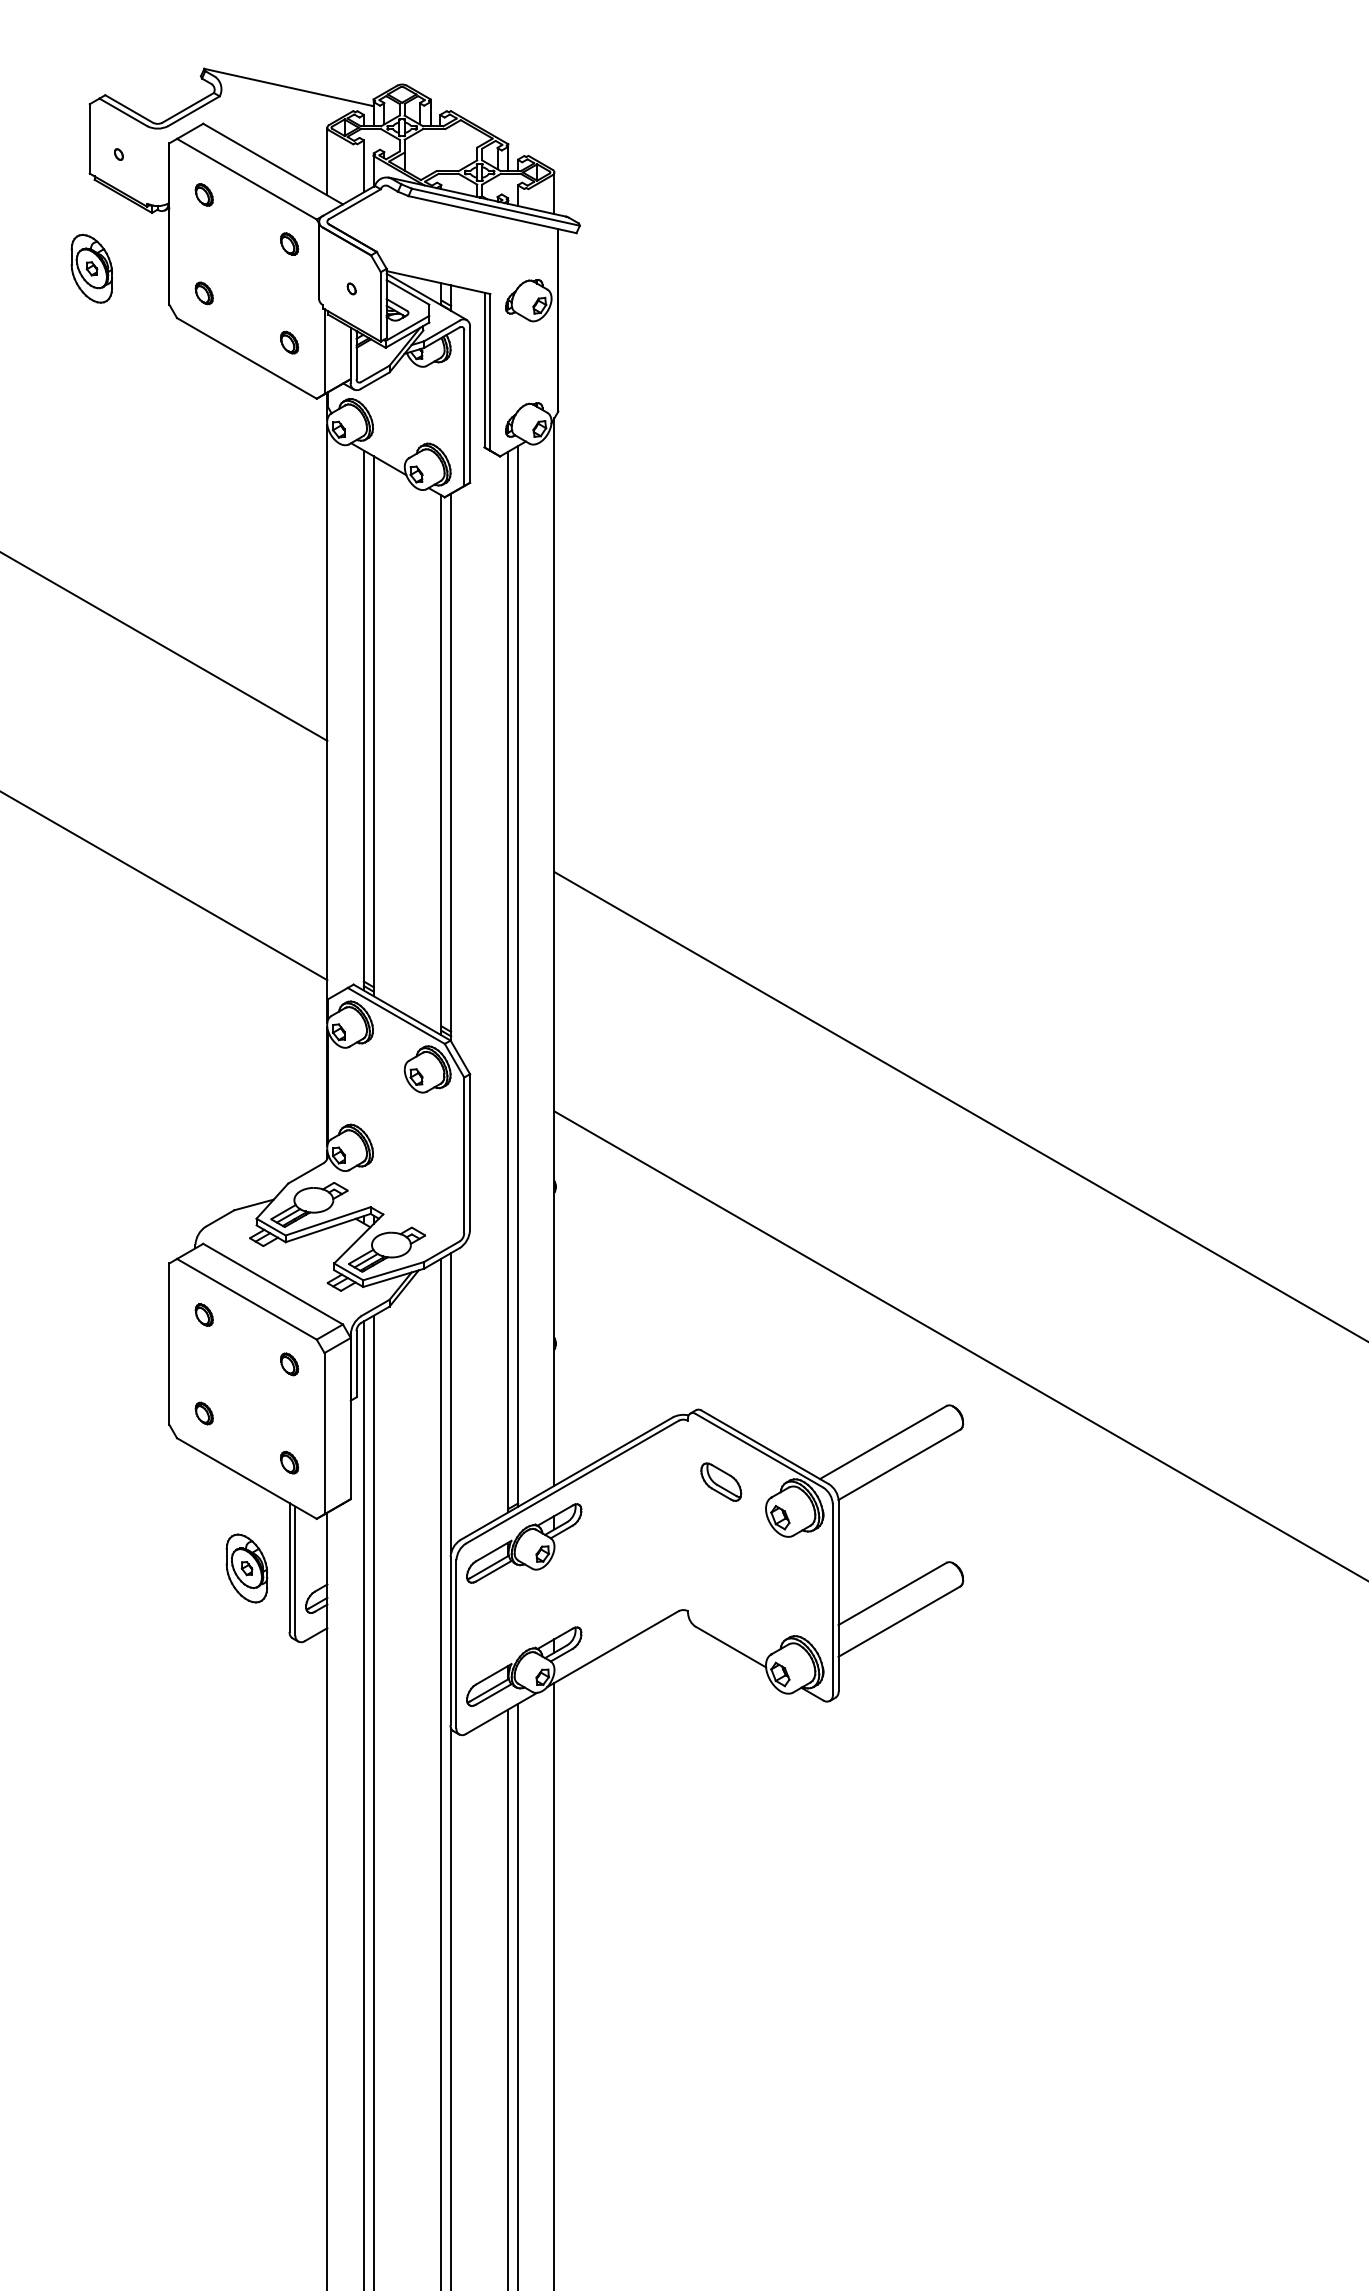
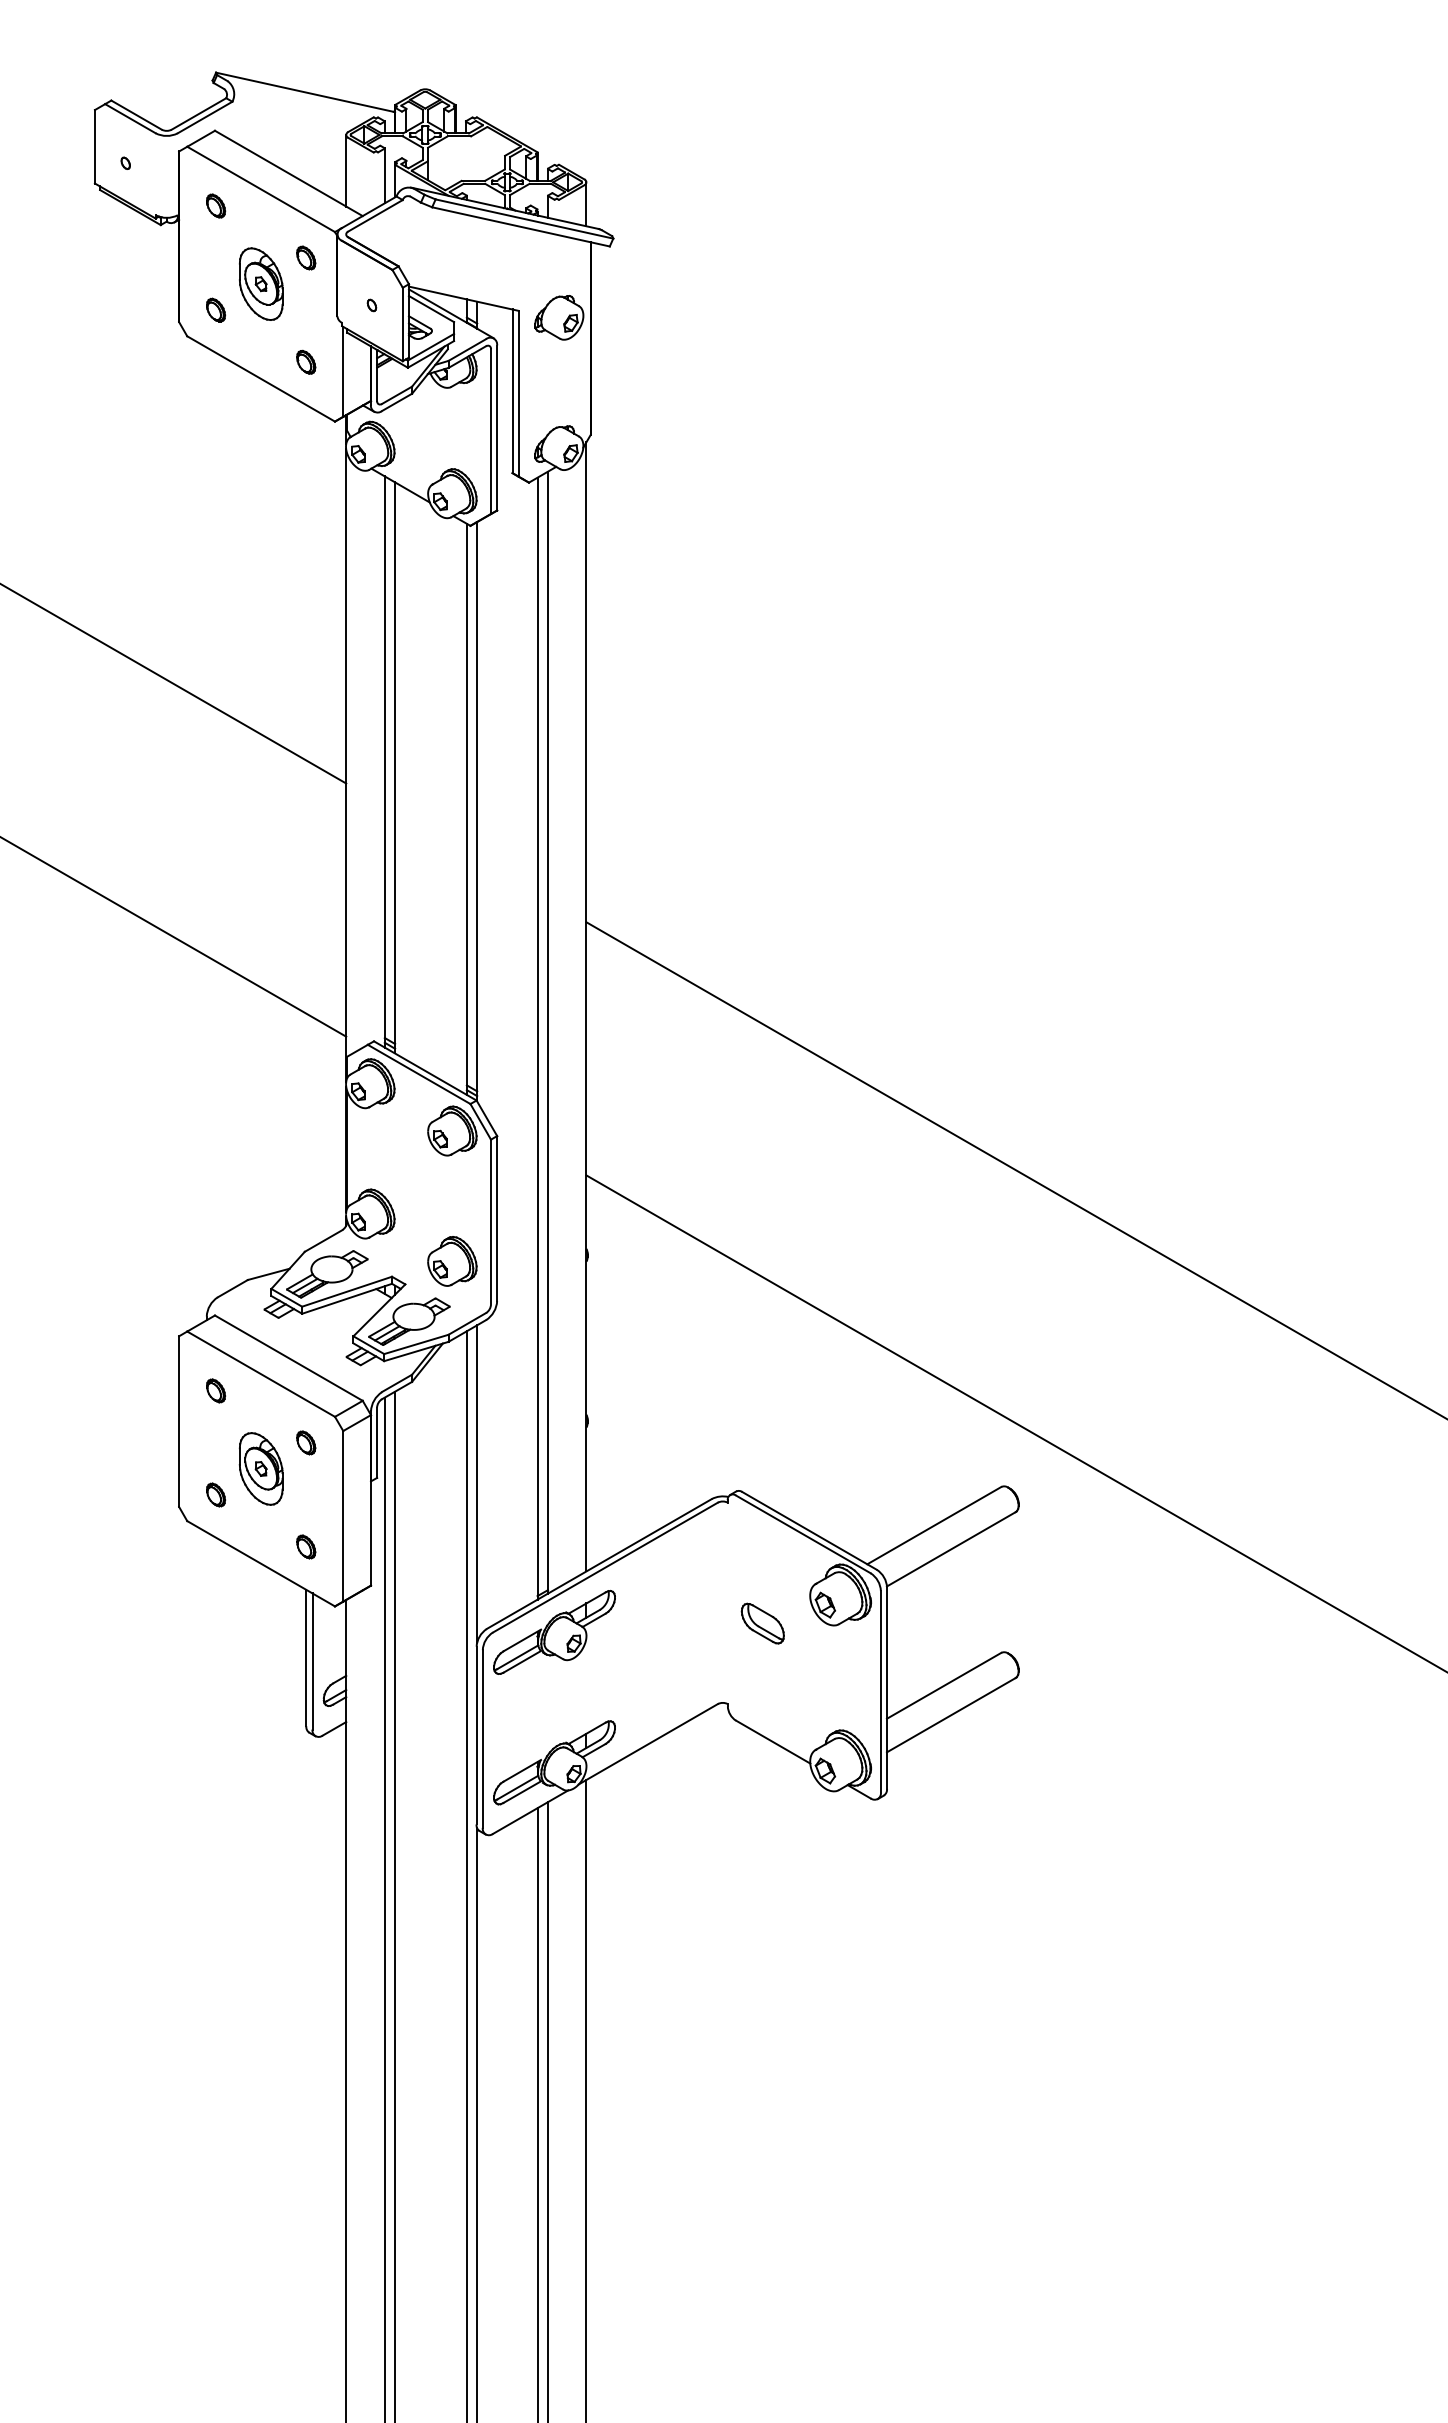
part: (92, 268) -> (261, 283), moved
part: (427, 1192) -> (452, 1261), added
part: (720, 1482) -> (762, 1623), moved
part: (246, 1568) -> (260, 1468), moved

